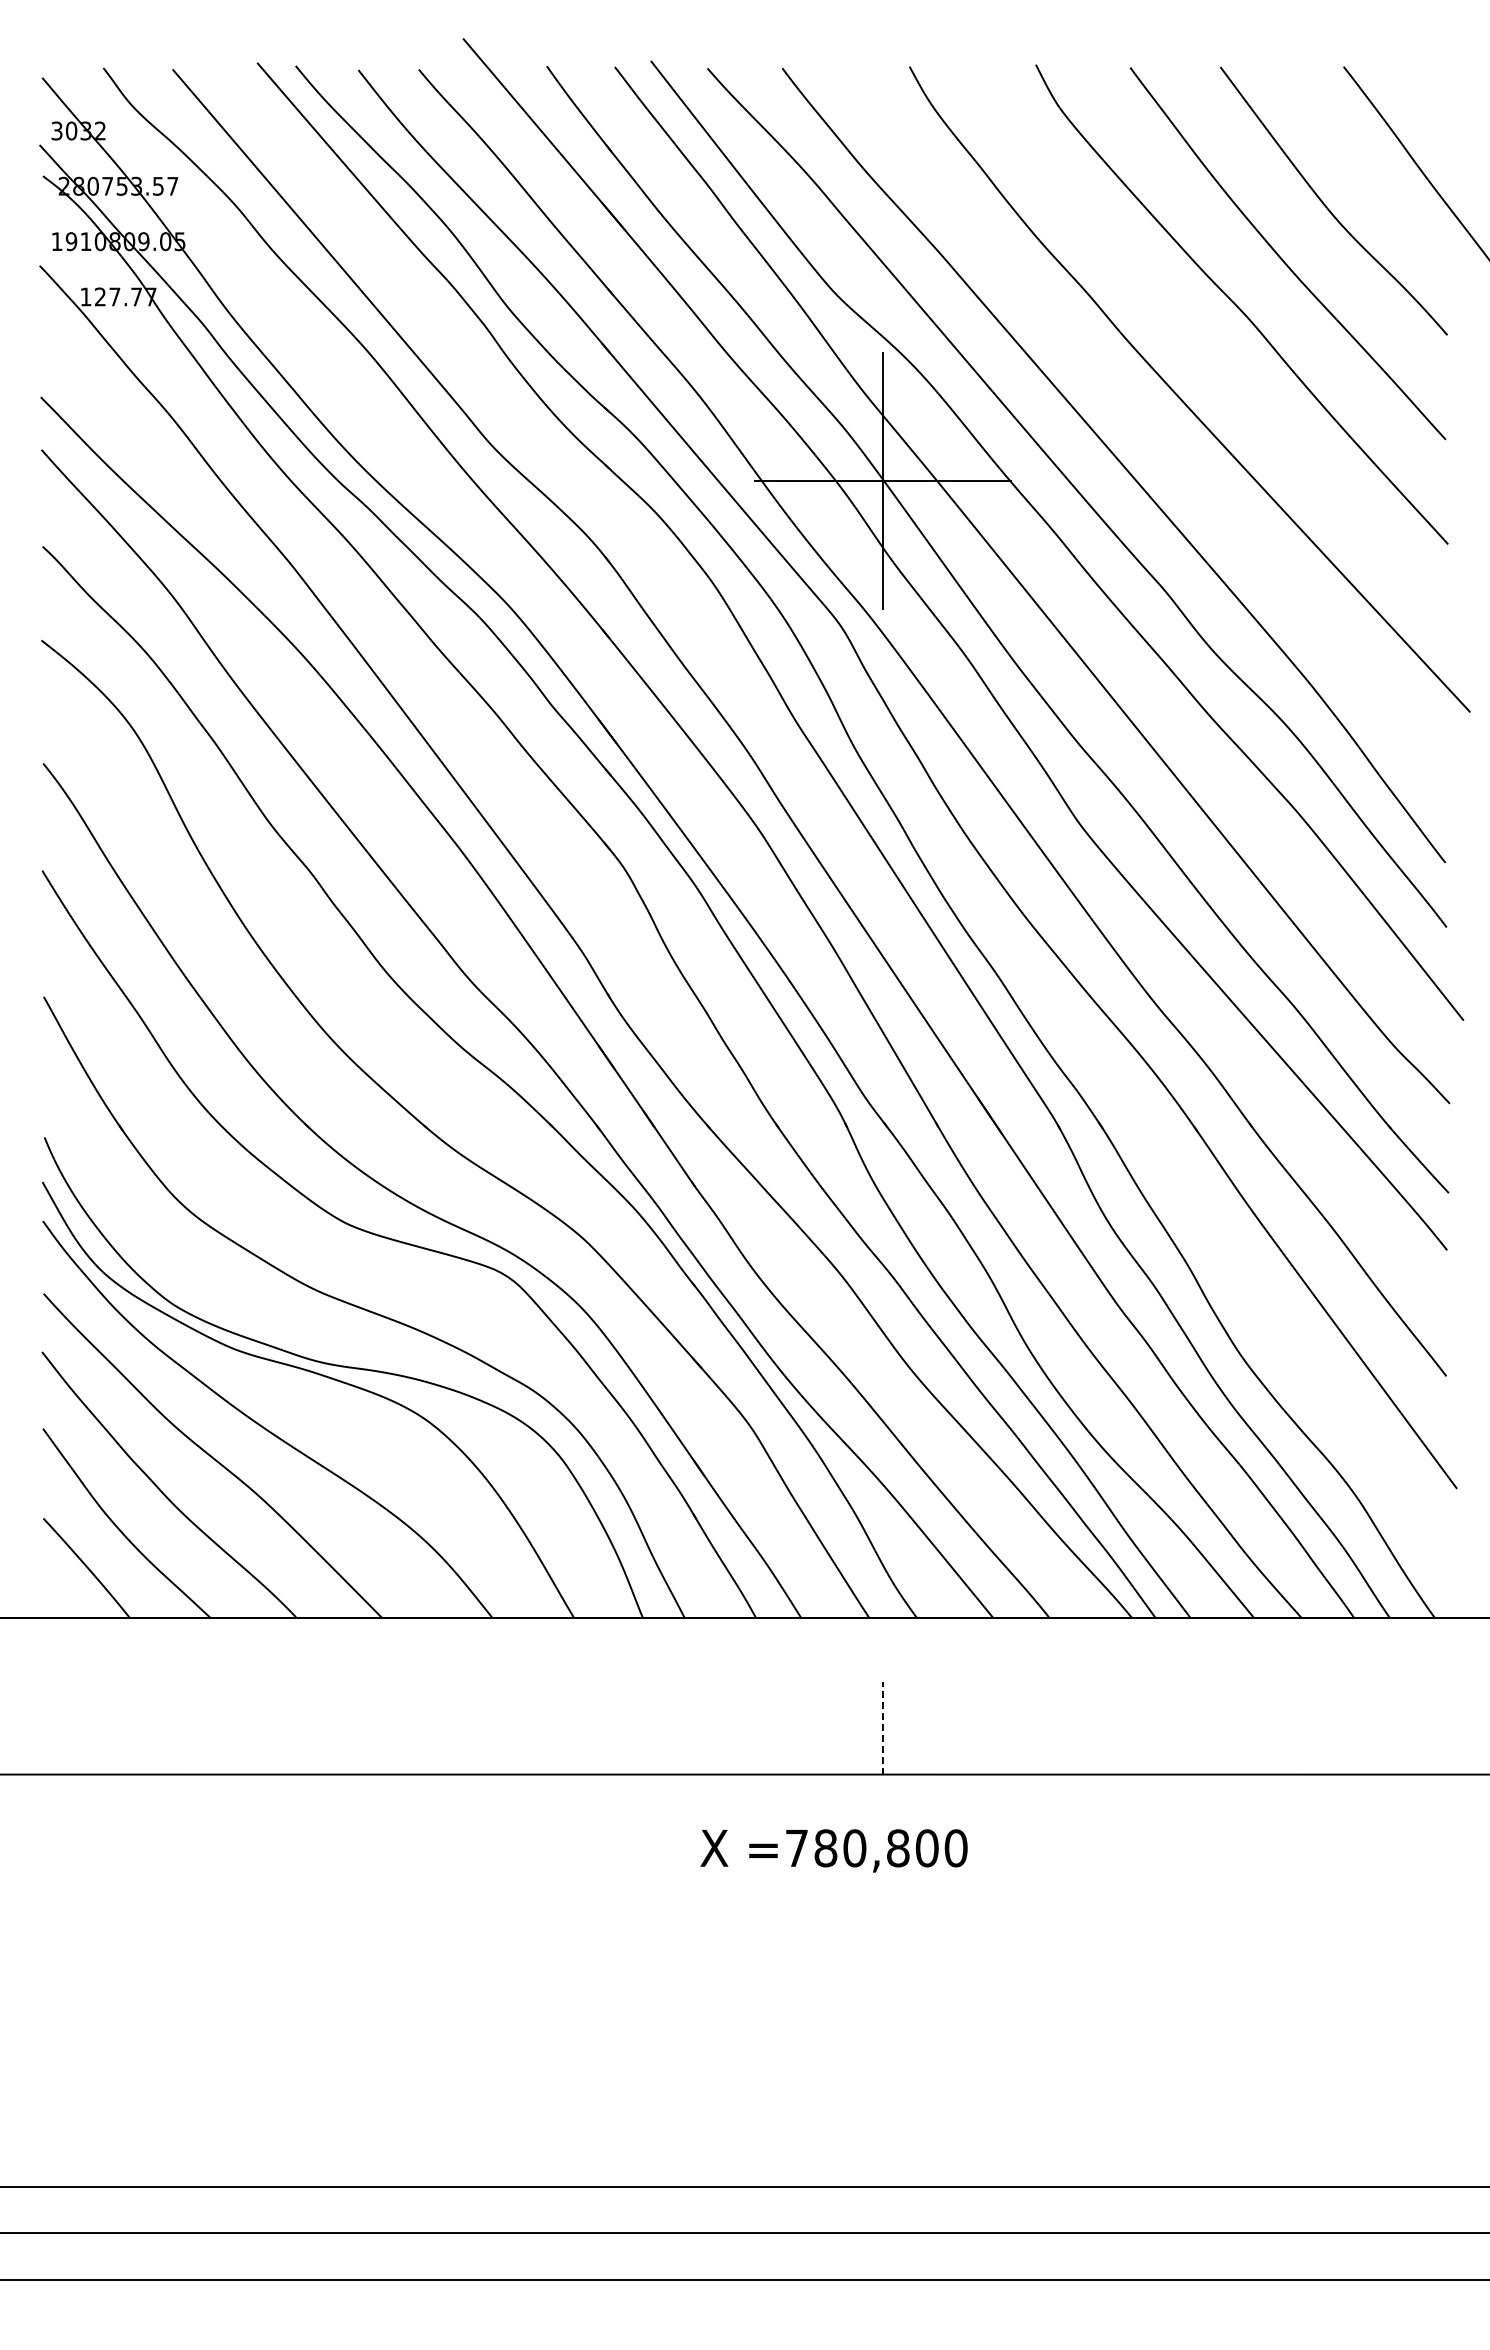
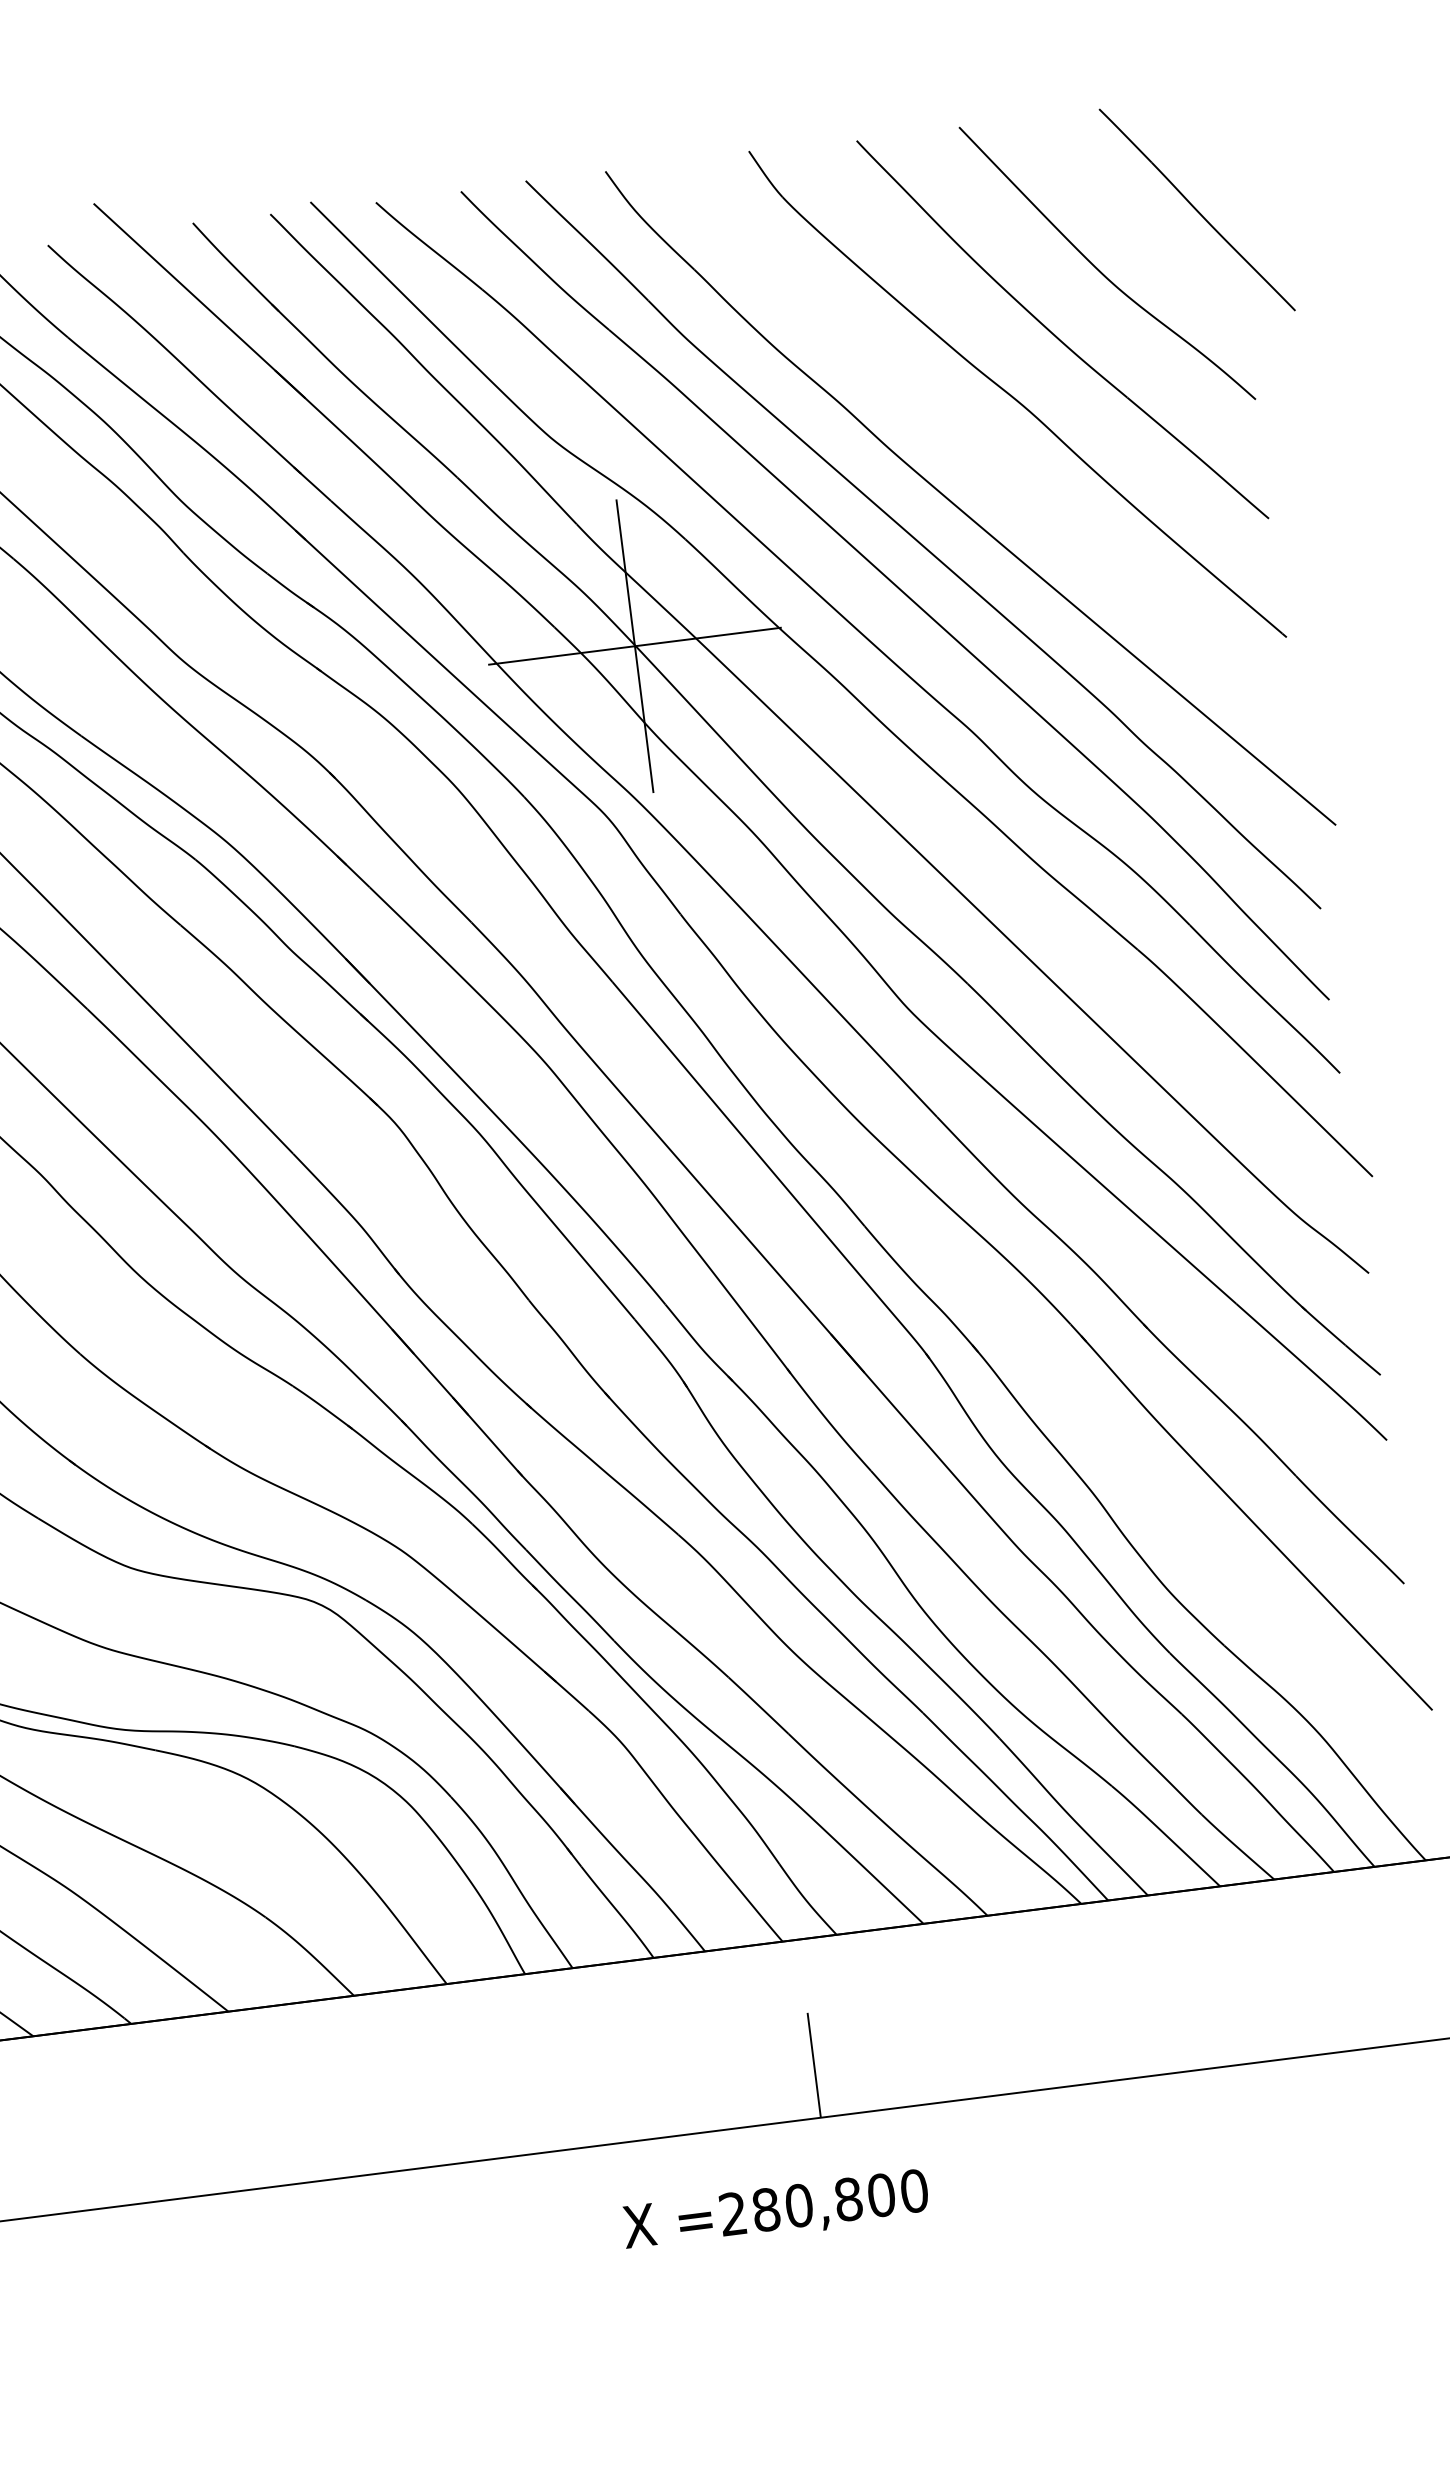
part: (1143, 424) -> (922, 544), added
line: (883, 1727) -> (814, 2064), dashed -> solid
text: (796, 1847) -> (732, 2213), =780,800 -> =280,800

